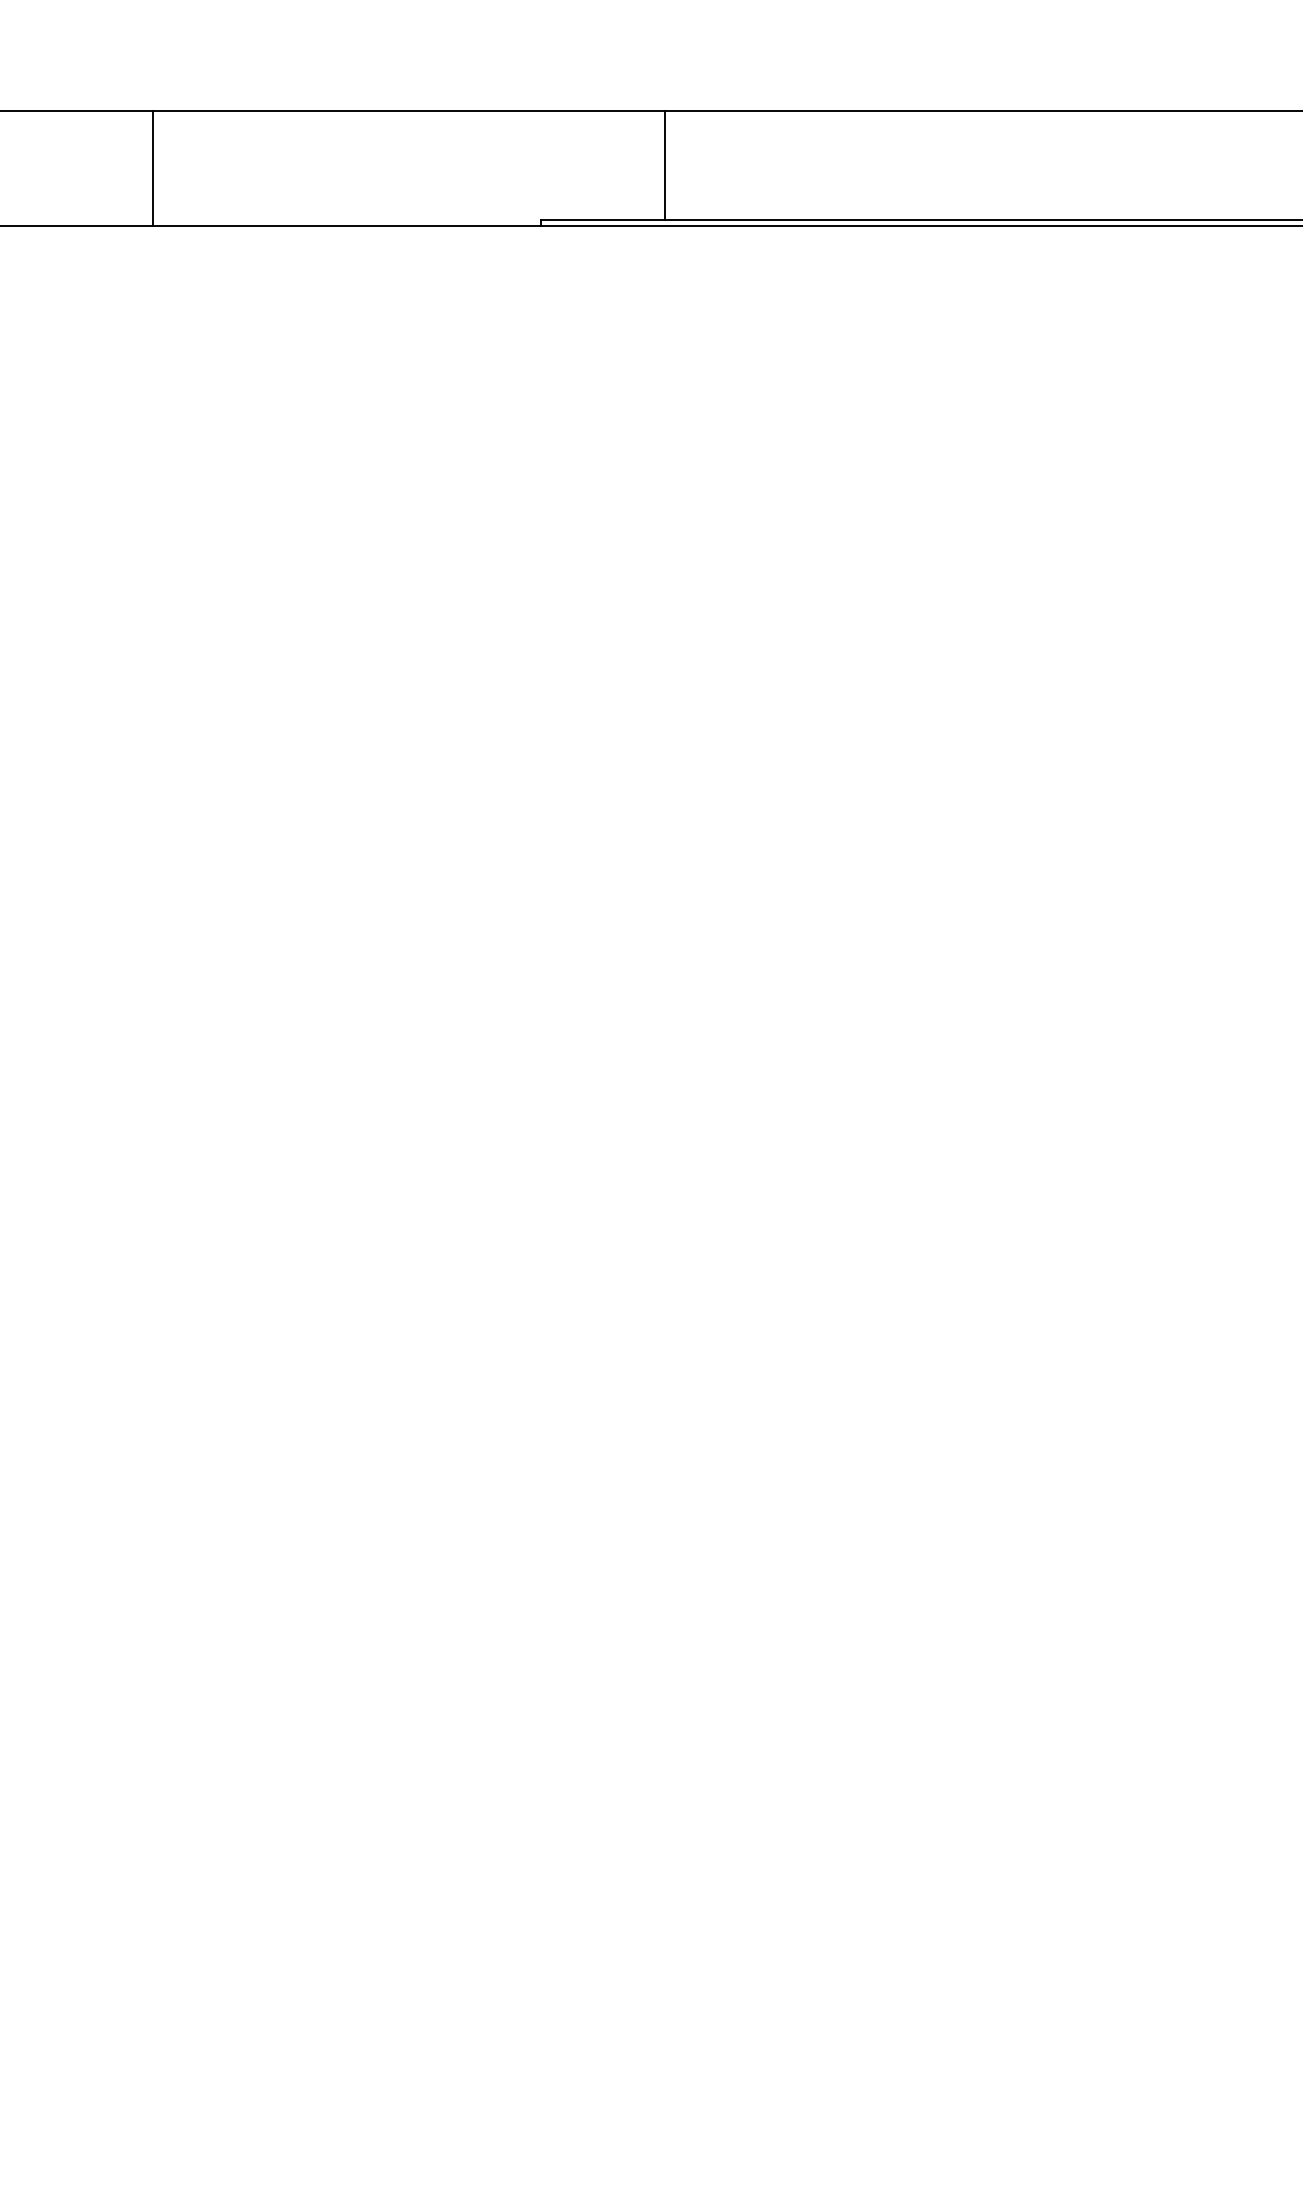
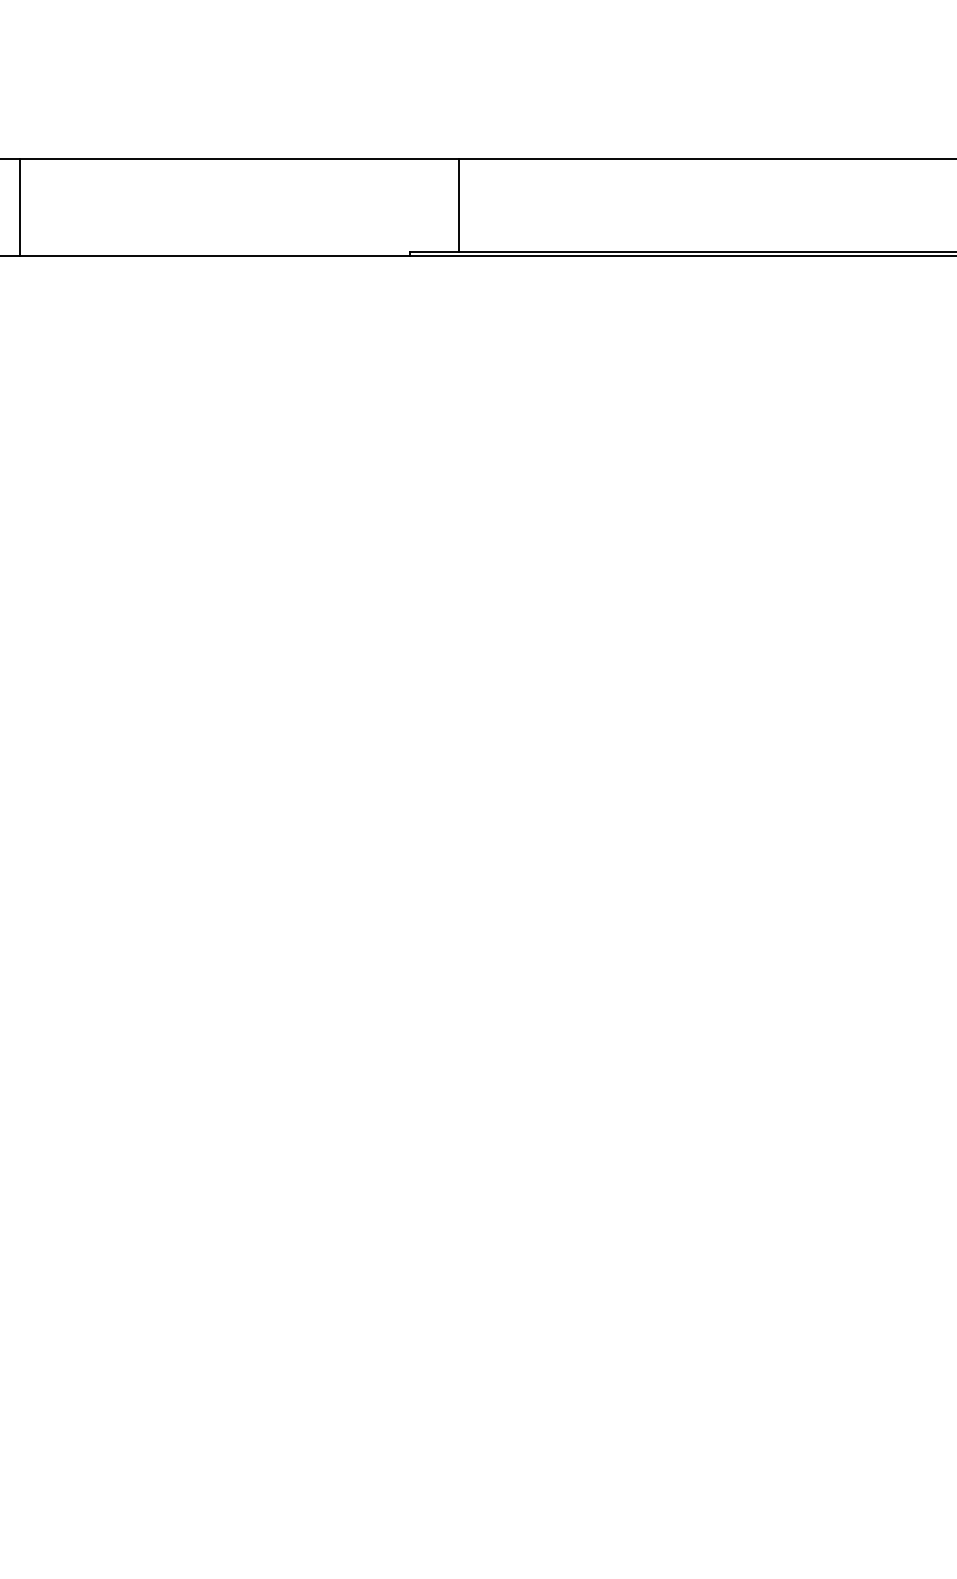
line: (665, 165) -> (458, 205), moved
line: (152, 168) -> (20, 208), moved

